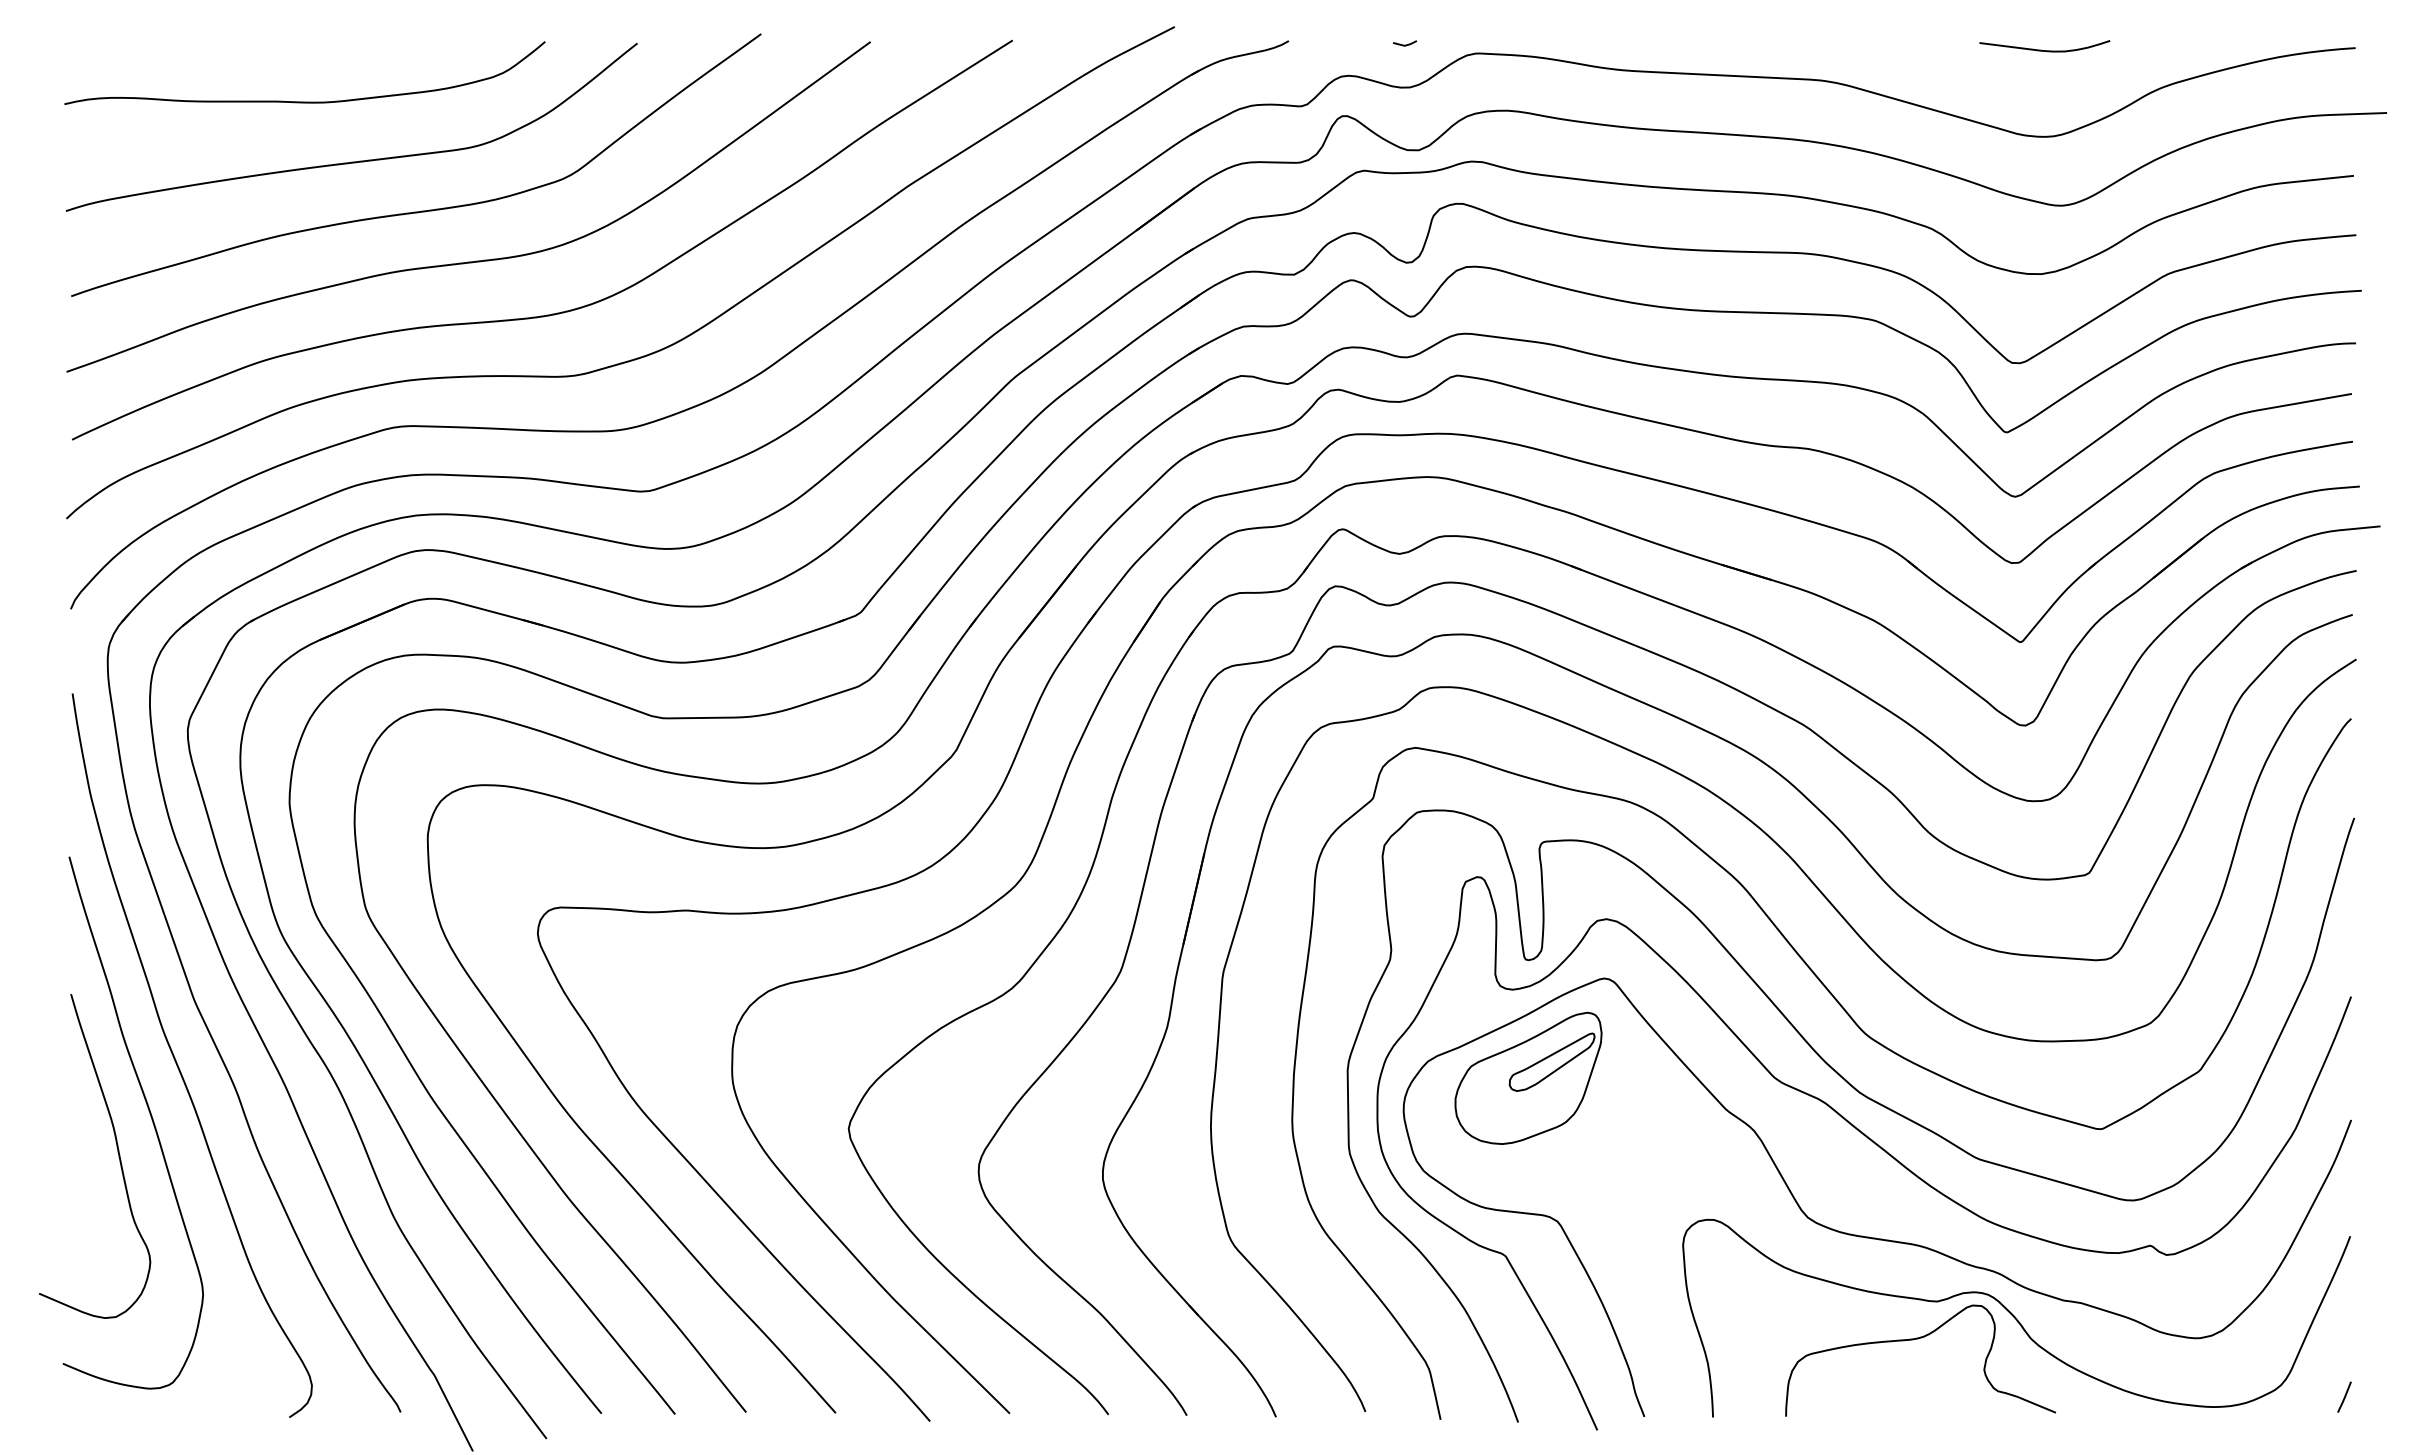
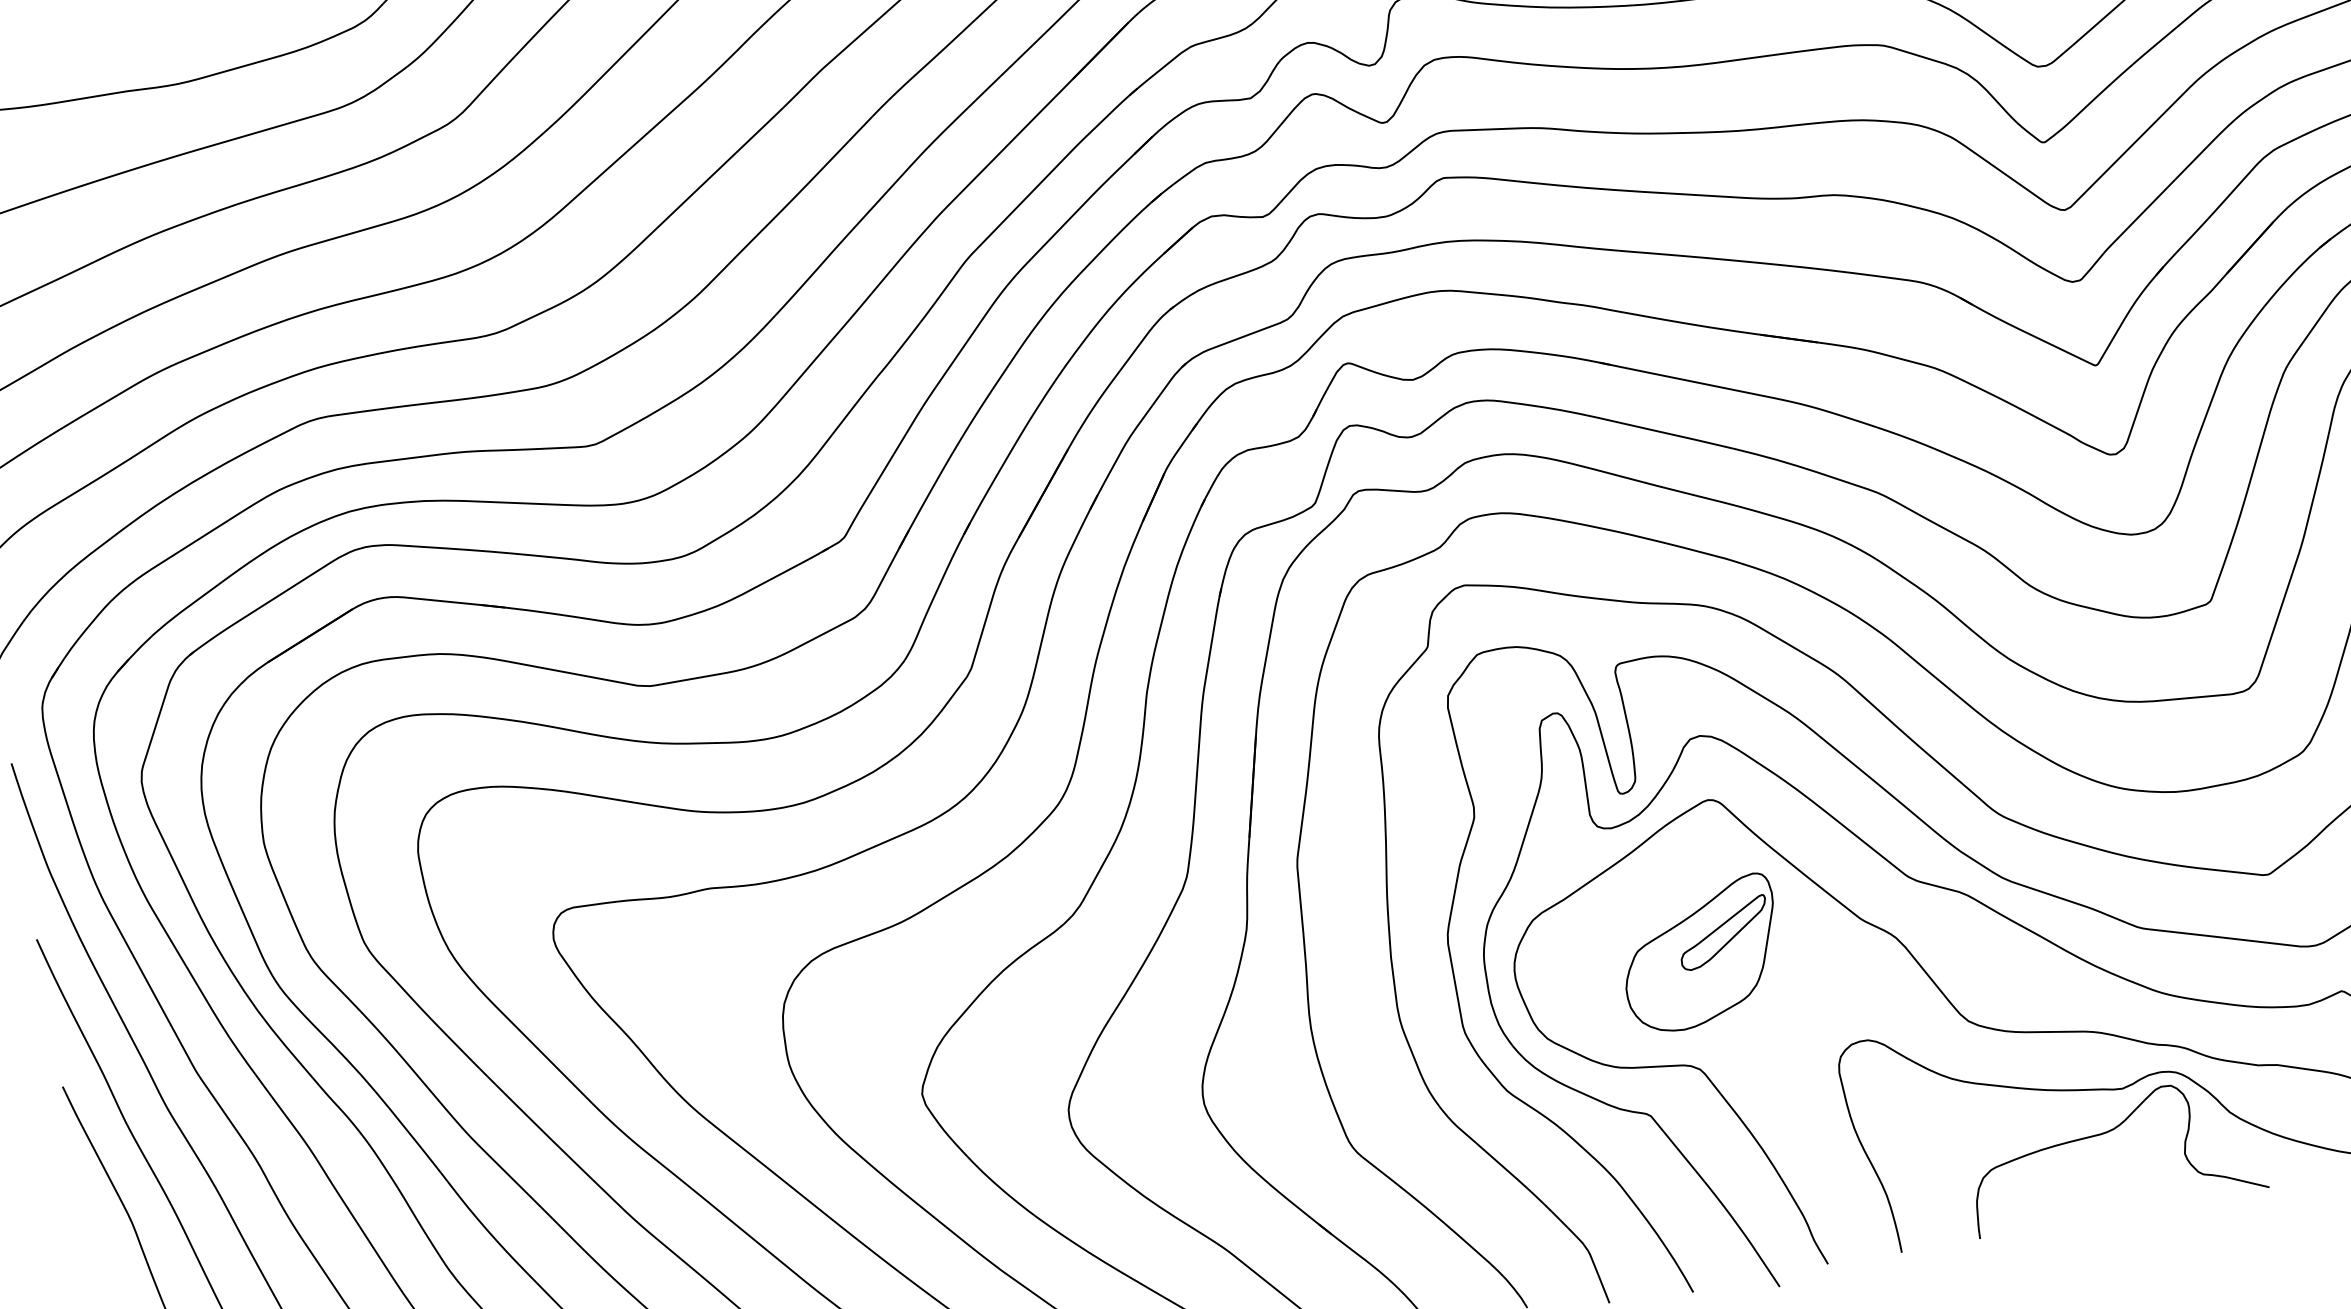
part: (1528, 1077) -> (1701, 953), moved

